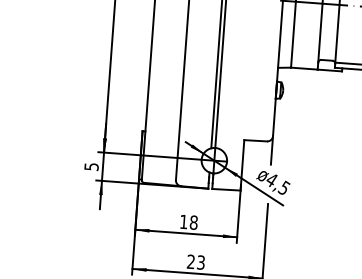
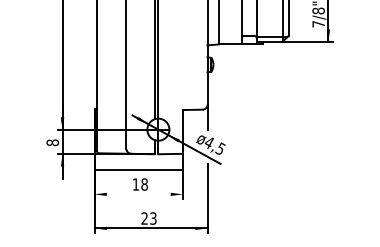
text: (91, 166) -> (52, 142), 5 -> 8
line: (185, 233) -> (138, 170), moved

